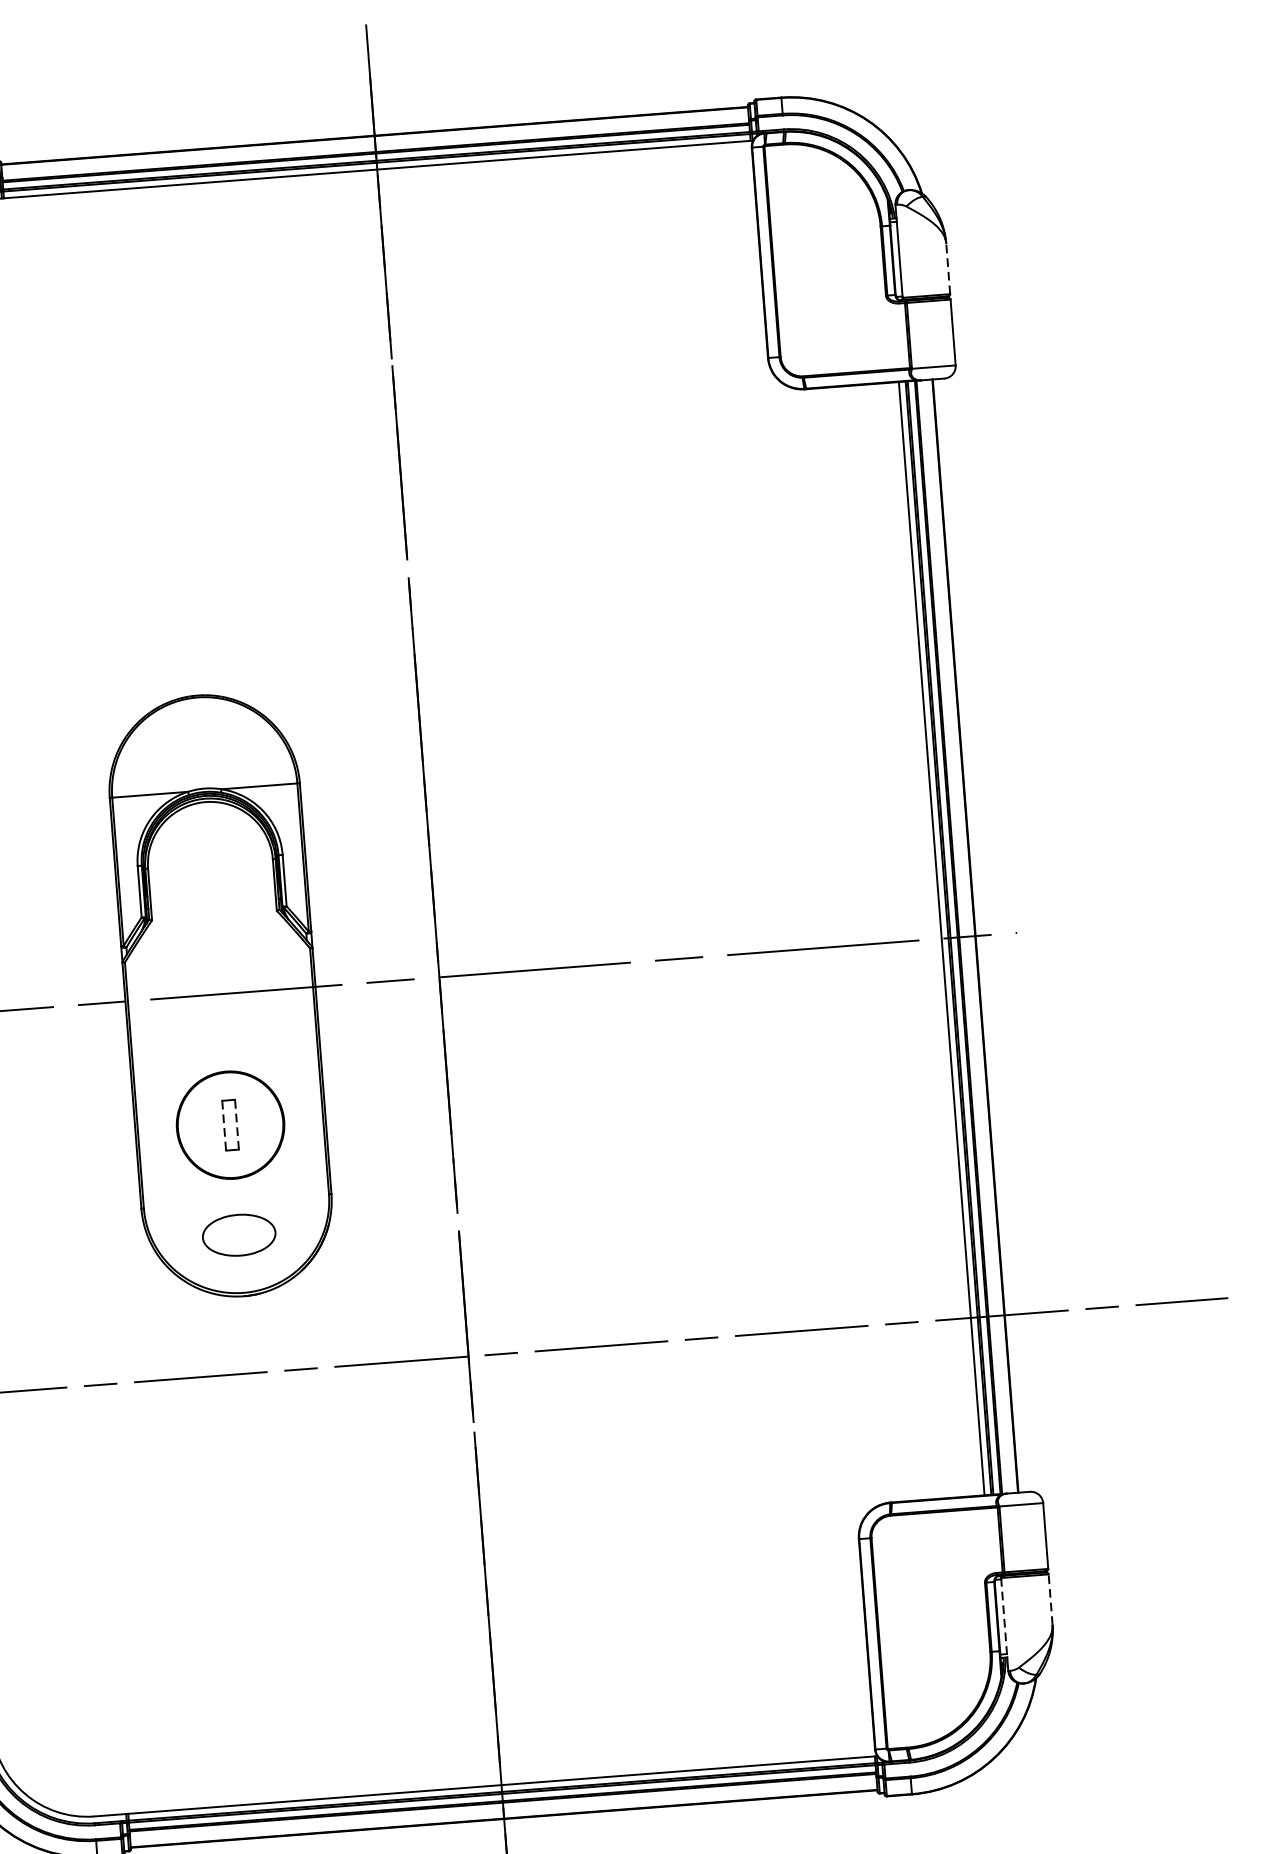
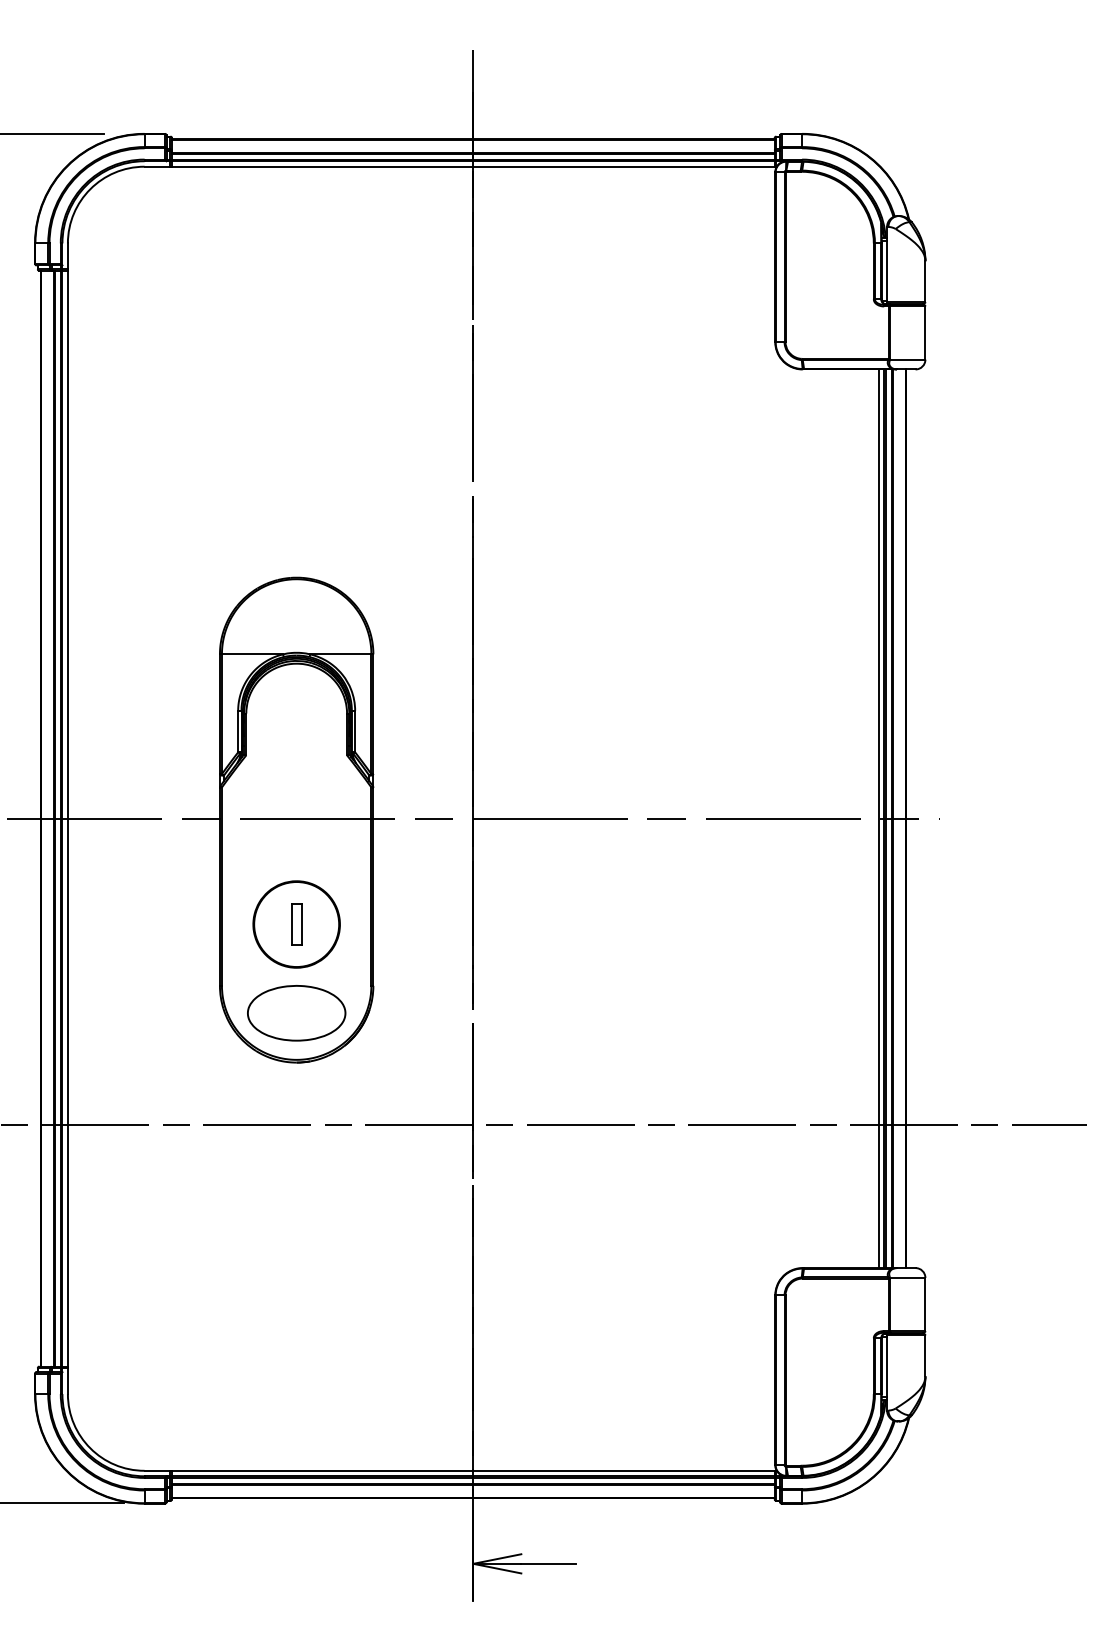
line: (948, 268) -> (925, 281), dashed -> solid
line: (236, 1124) -> (301, 924), dashed -> solid
line: (224, 1126) -> (291, 925), dashed -> solid
part: (238, 1235) -> (296, 1013), size x1.67
line: (1050, 1599) -> (925, 1355), dashed -> solid
line: (1004, 1618) -> (887, 1368), dashed -> solid

